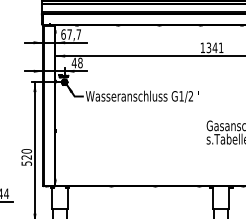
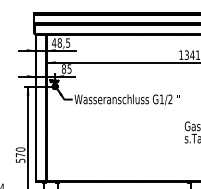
text: (70, 34) -> (60, 42), 67,7 -> 48,5
text: (76, 62) -> (66, 68), 48 -> 85
text: (26, 157) -> (20, 155), 520 -> 570

